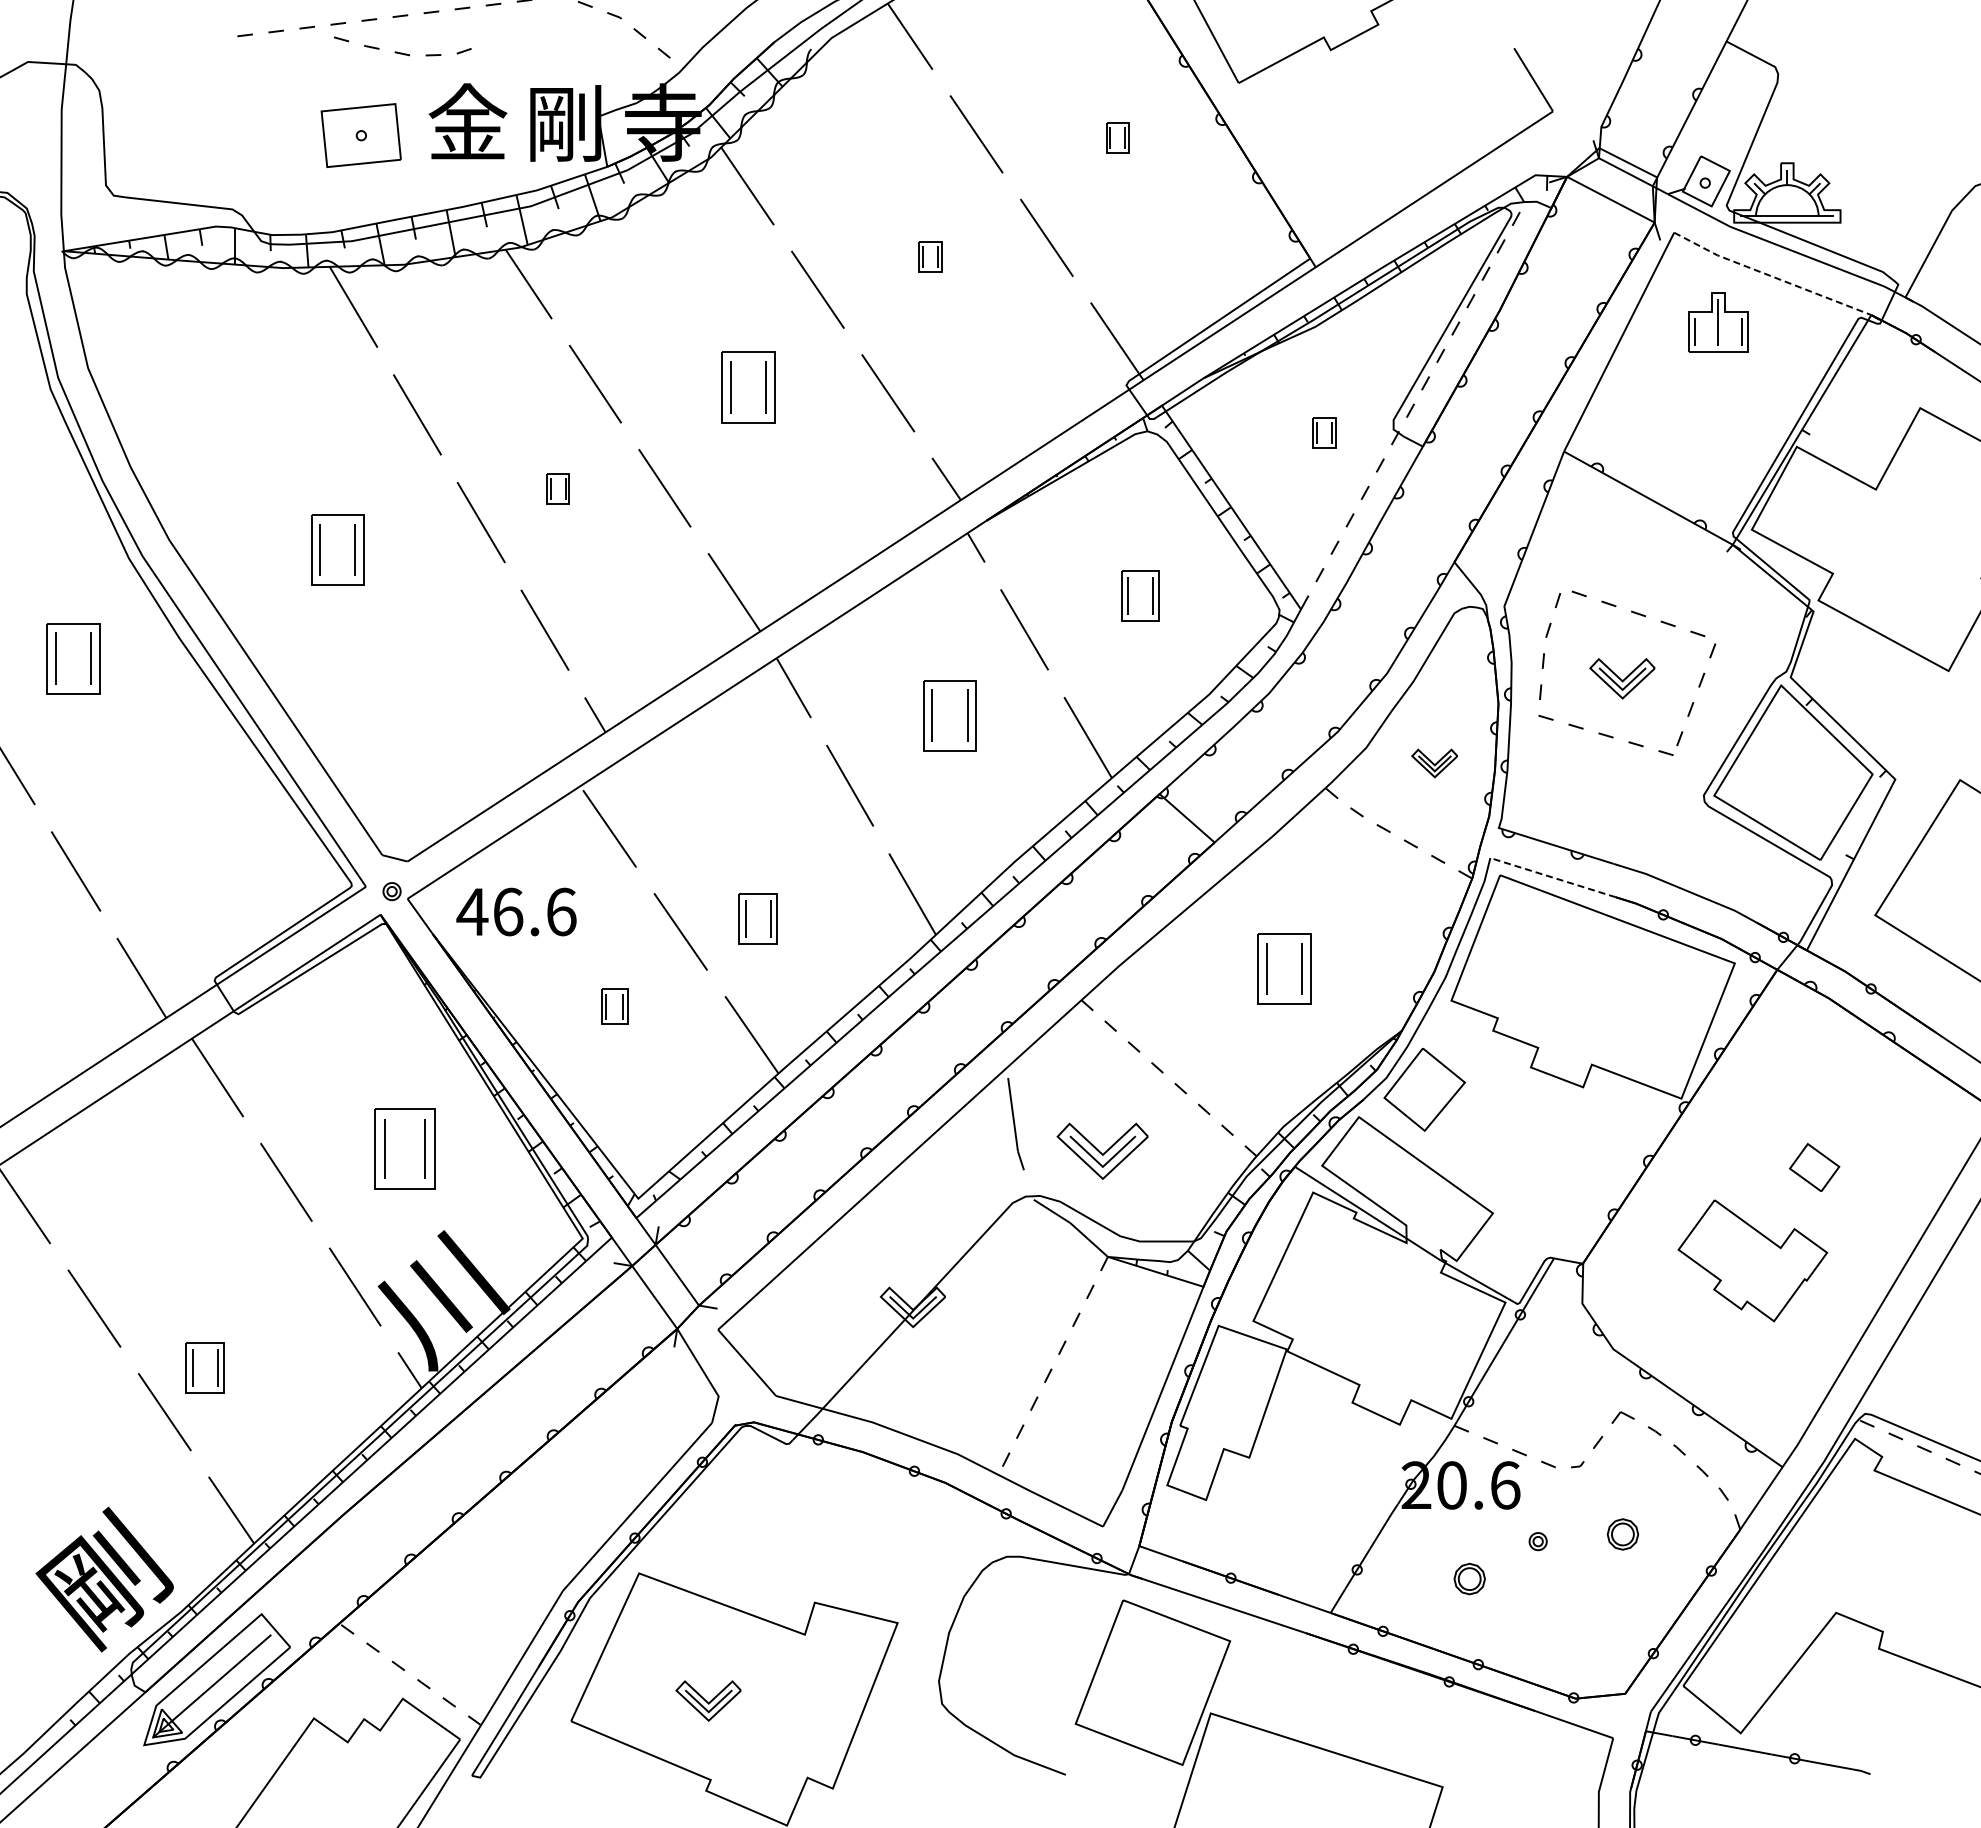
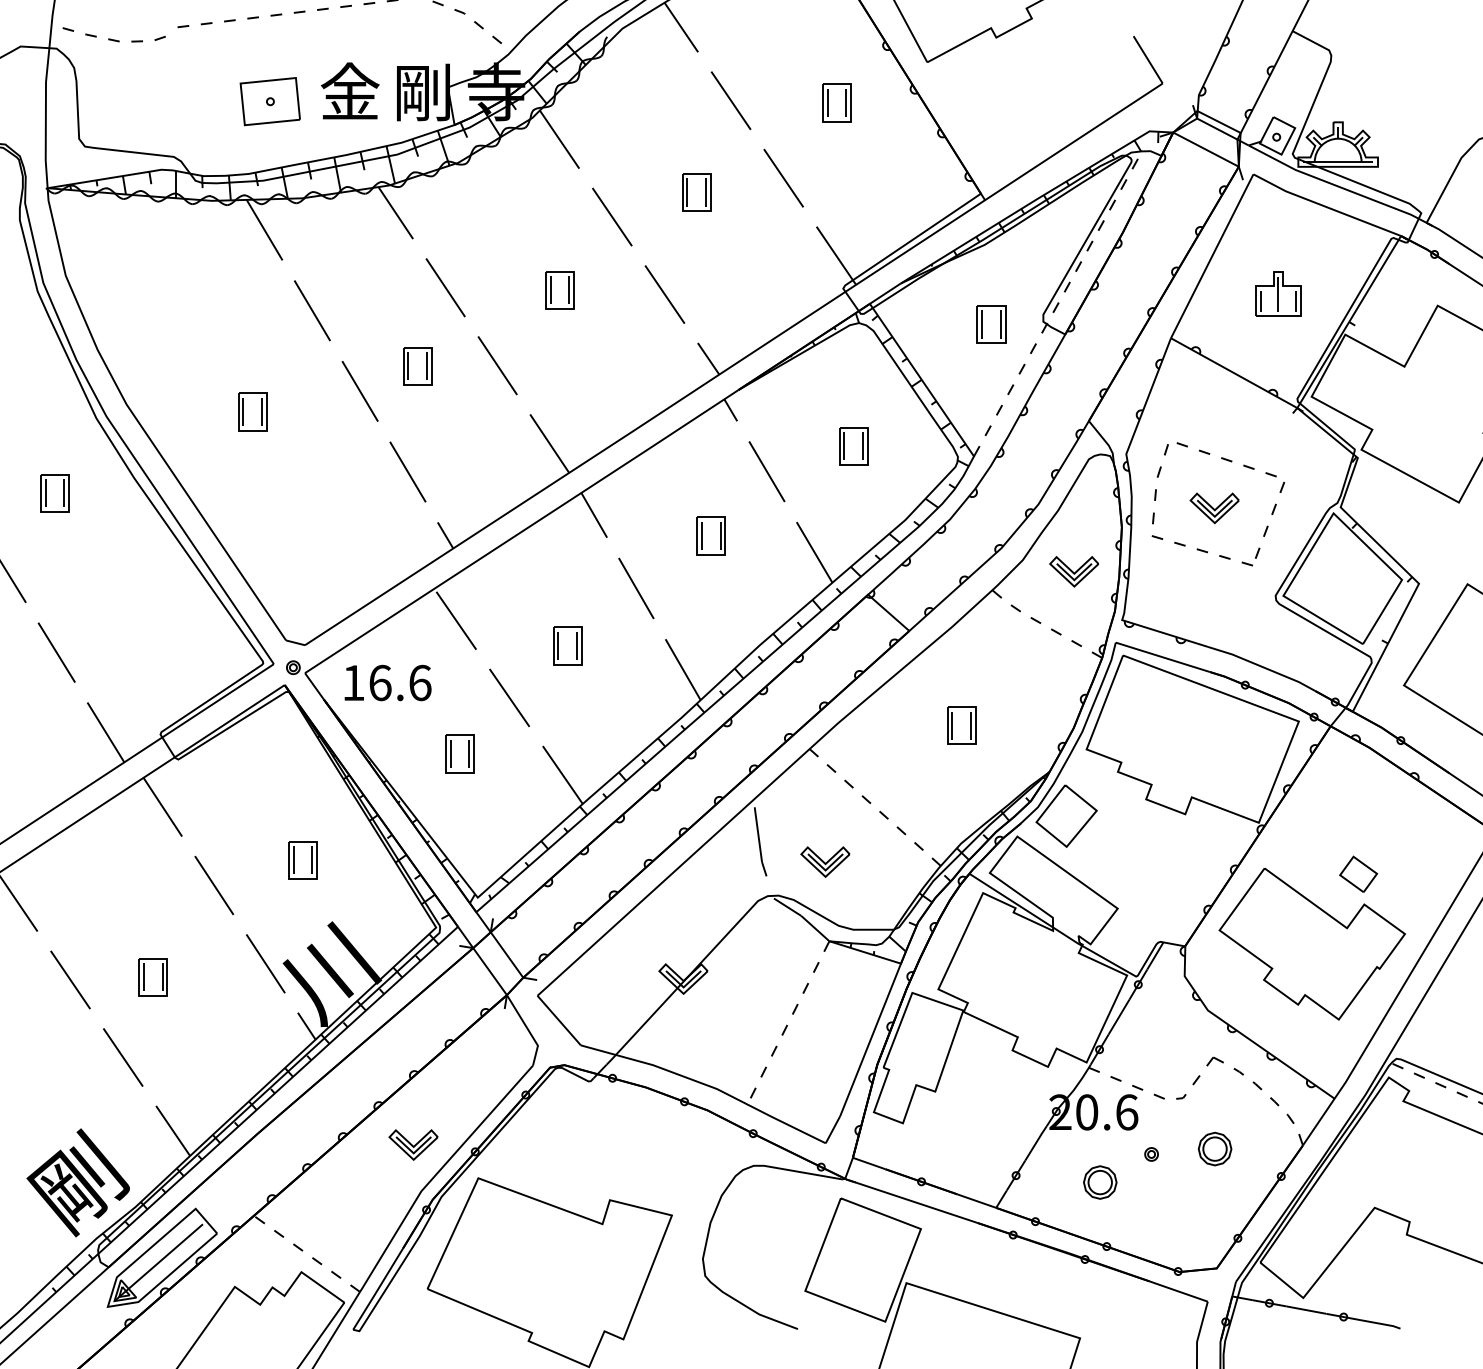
line: (402, 52) -> (114, 39), moved
part: (1117, 137) -> (836, 103), size x1.67
part: (930, 256) -> (696, 192), size x1.67
line: (1772, 276) -> (1327, 207), dashed -> solid
part: (1718, 322) -> (1278, 294), moved
part: (747, 387) -> (559, 290), size x0.71
part: (1324, 432) -> (991, 323), size x1.67
part: (557, 488) -> (417, 365), size x1.67
part: (337, 549) -> (252, 411), size x0.71
part: (73, 658) -> (54, 493), size x0.71
part: (949, 714) -> (710, 535), size x0.71
part: (1434, 763) -> (1073, 571), size x1.43
line: (1553, 877) -> (1163, 657), dashed -> solid
text: (472, 911) -> (353, 682), 46.6 -> 16.6
part: (757, 918) -> (567, 645), moved
part: (1284, 968) -> (961, 725), size x0.71
part: (614, 1006) -> (459, 753), size x1.43
part: (404, 1148) -> (302, 860), size x0.62
part: (1102, 1150) -> (825, 861), size x0.71
part: (1752, 1260) -> (1312, 943), size x1.67
part: (204, 1367) -> (152, 976), moved
part: (1622, 1534) -> (1214, 1149), size x1.43
part: (1469, 1578) -> (1100, 1182), size x1.43
part: (708, 1700) -> (413, 1144), moved

